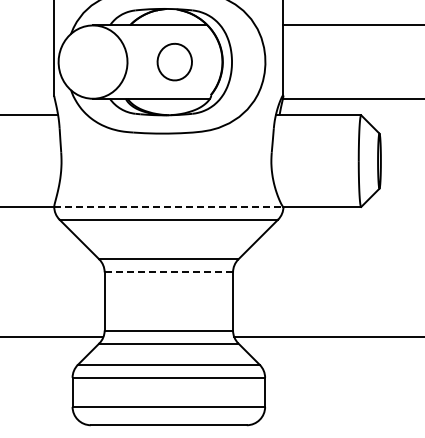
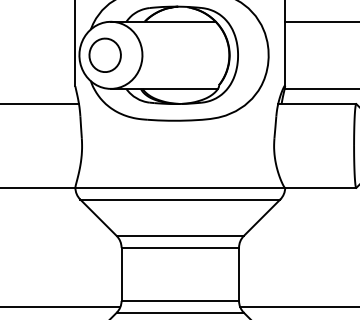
part: (174, 61) -> (104, 54), moved
line: (169, 206) -> (180, 187), dashed -> solid
line: (168, 272) -> (179, 247), dashed -> solid

